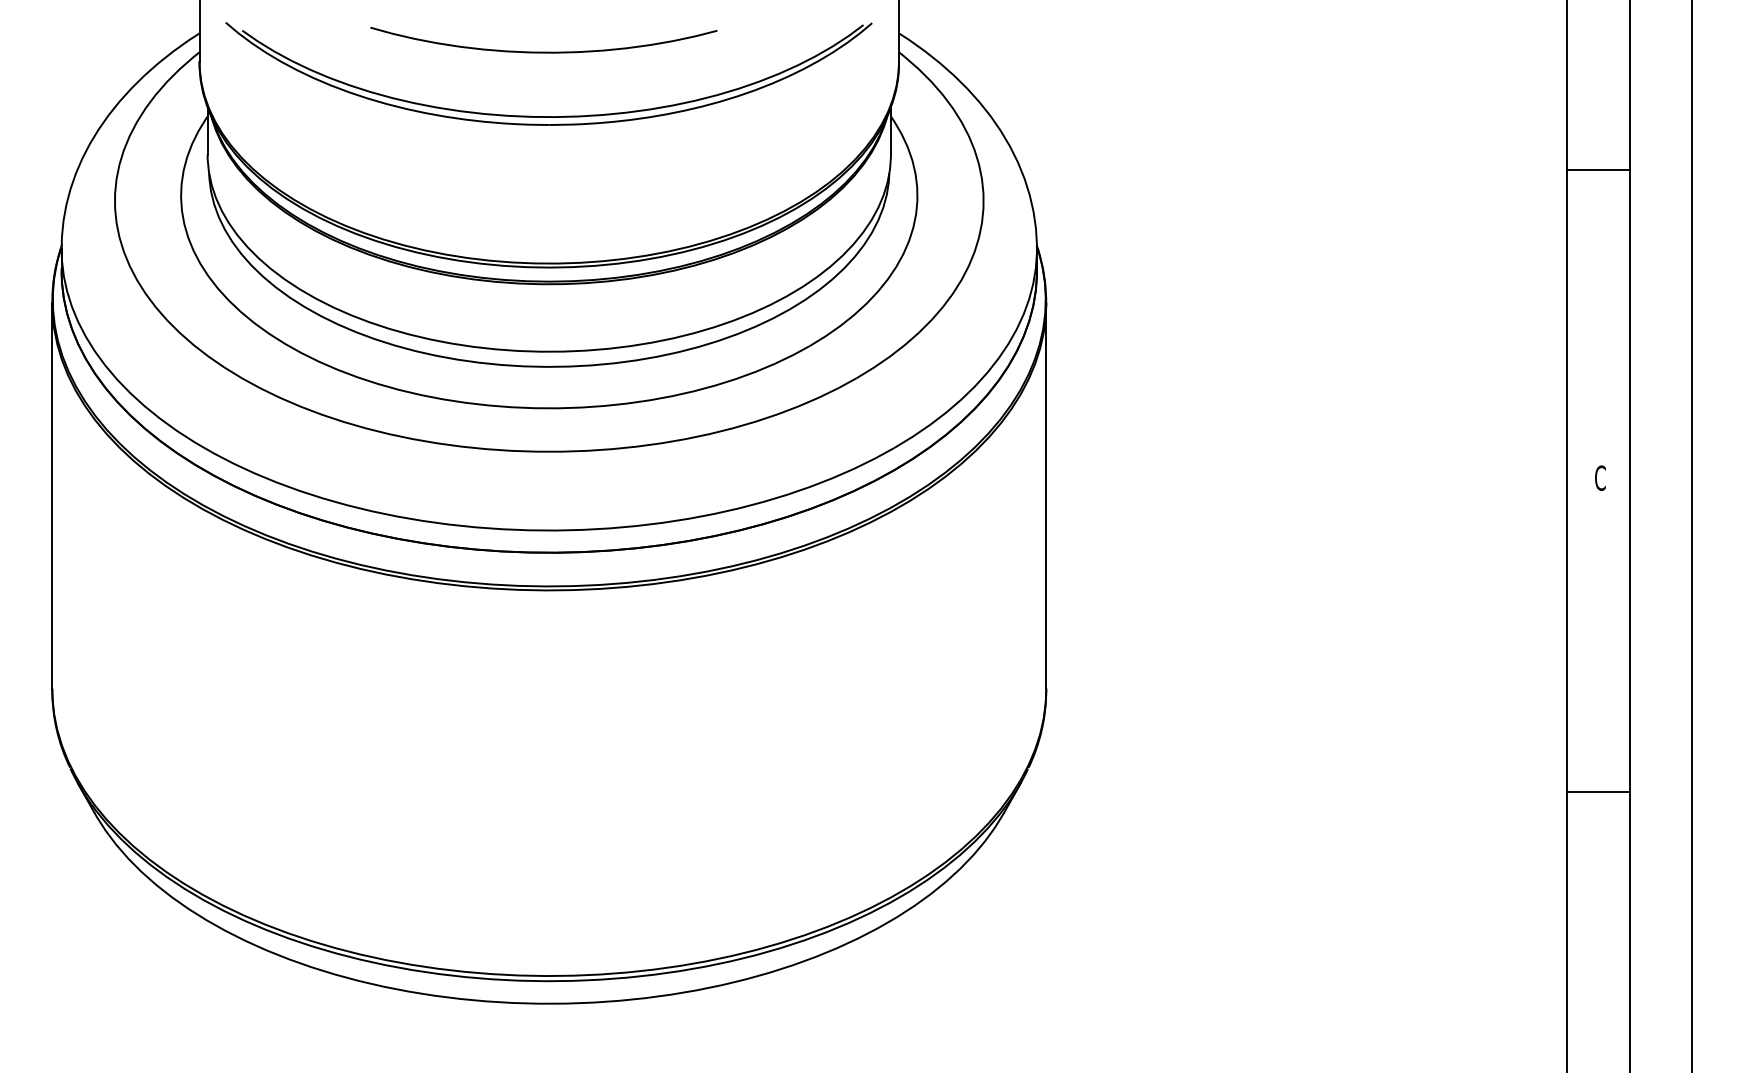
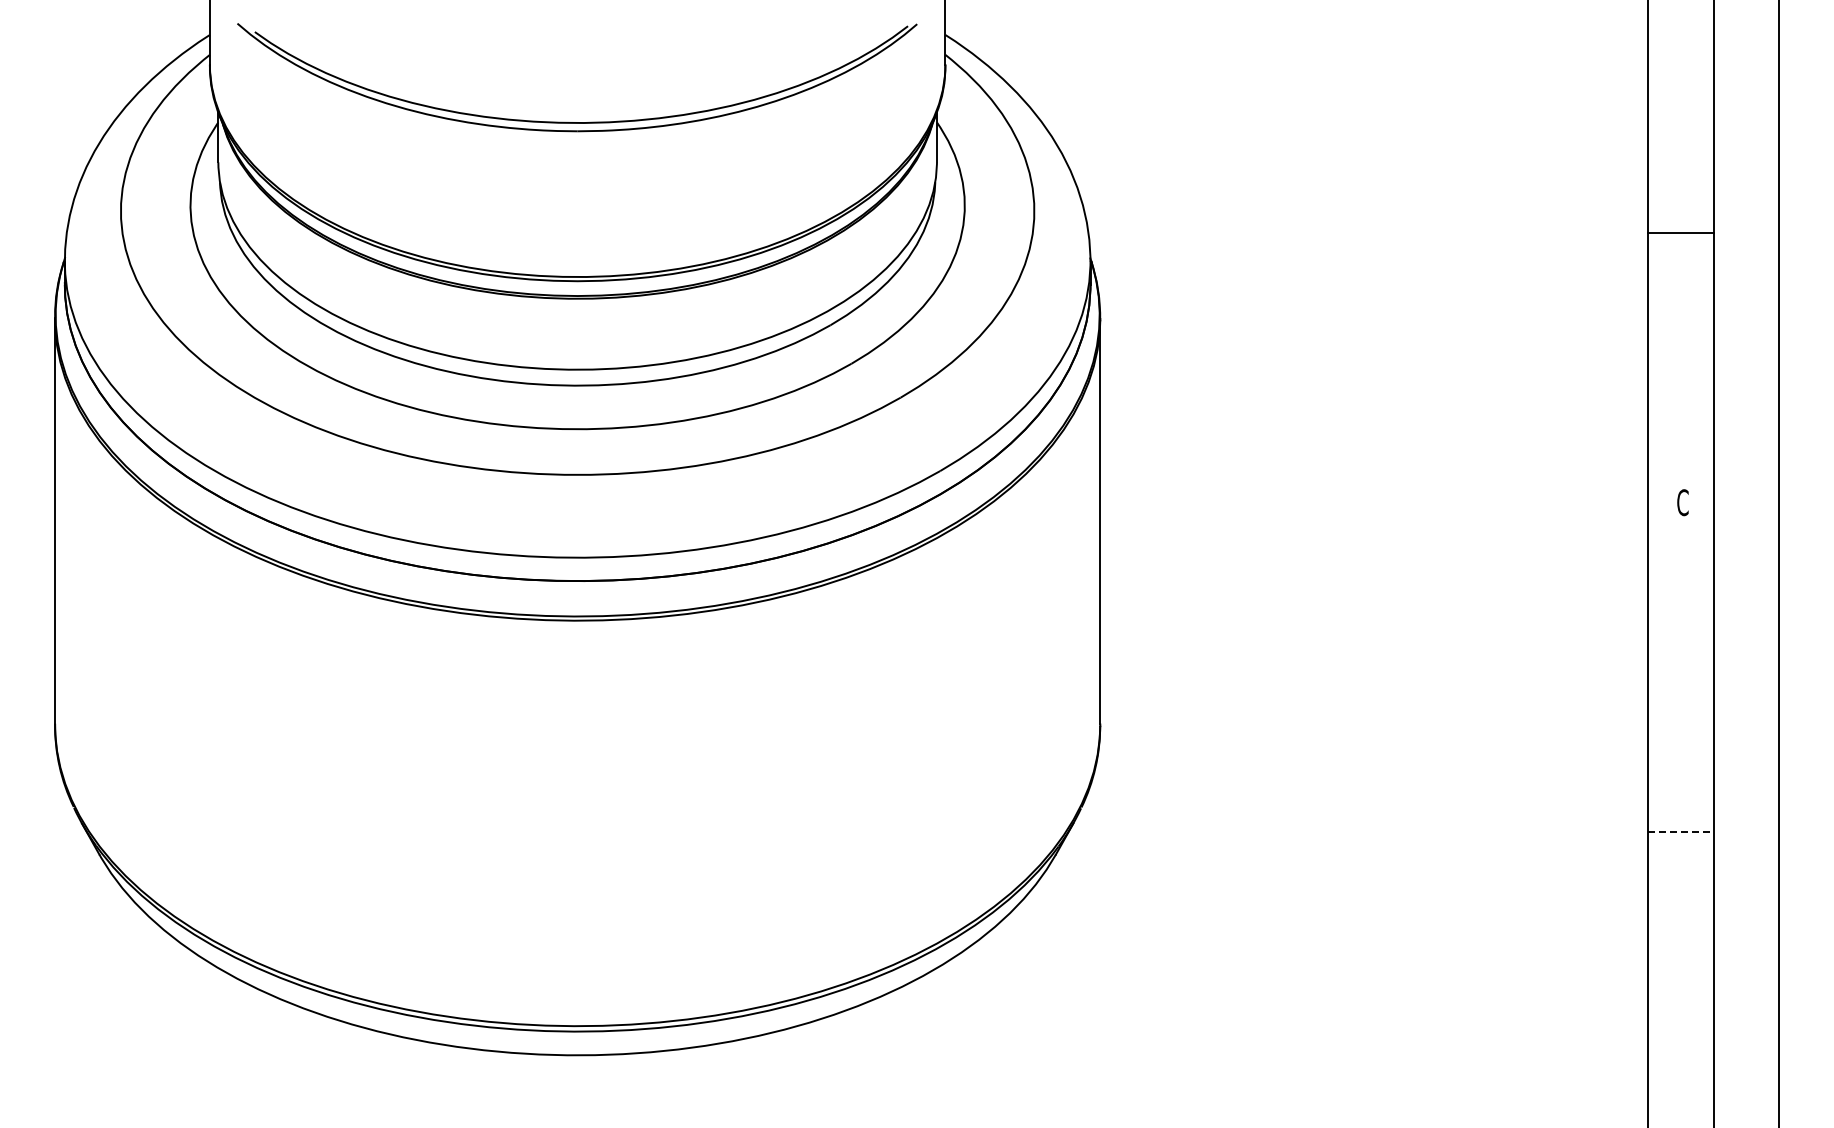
curve: (543, 51) -> (571, 54), removed
line: (1598, 170) -> (1680, 233), moved
line: (1598, 791) -> (1680, 832), solid -> dashed

